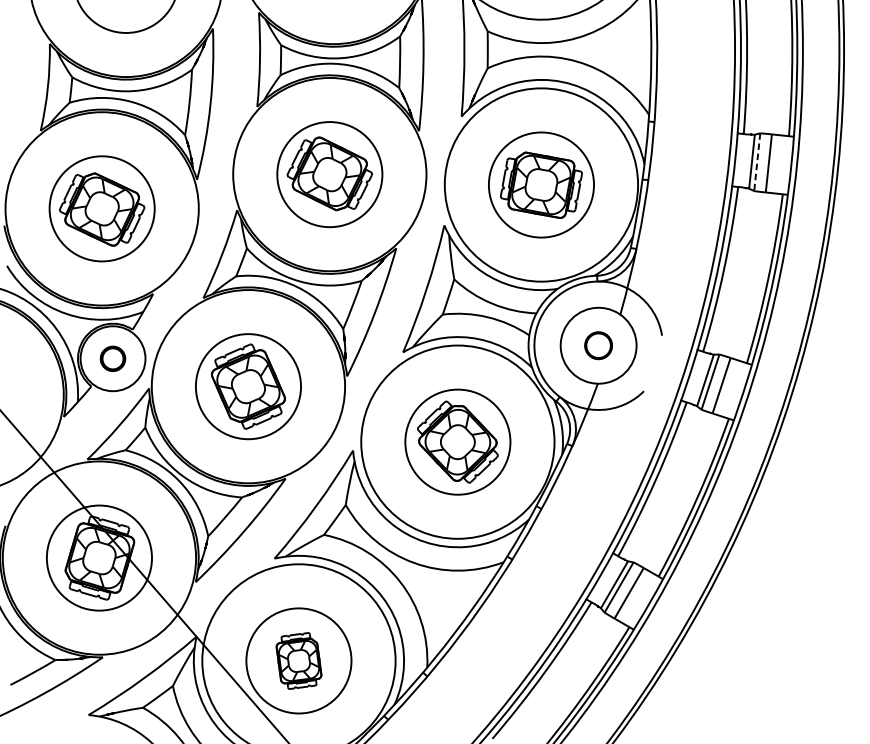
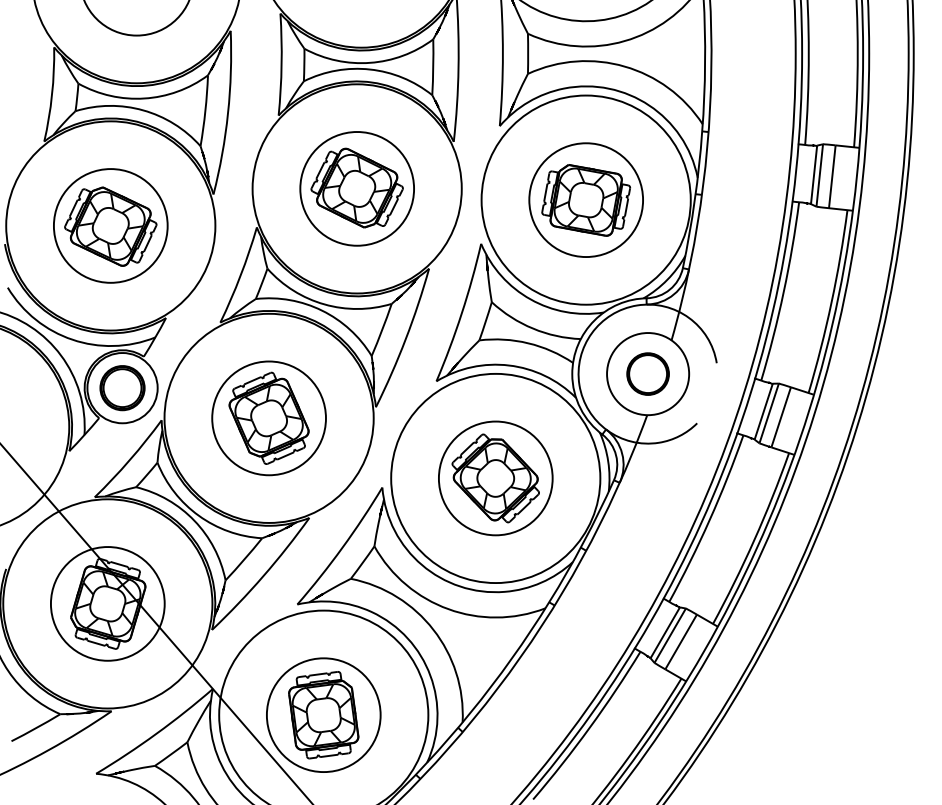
line: (757, 162) -> (819, 175), dashed -> solid
part: (598, 345) -> (647, 373), size x1.43
part: (112, 359) -> (122, 388), size x1.67
part: (298, 661) -> (323, 715), size x1.43

